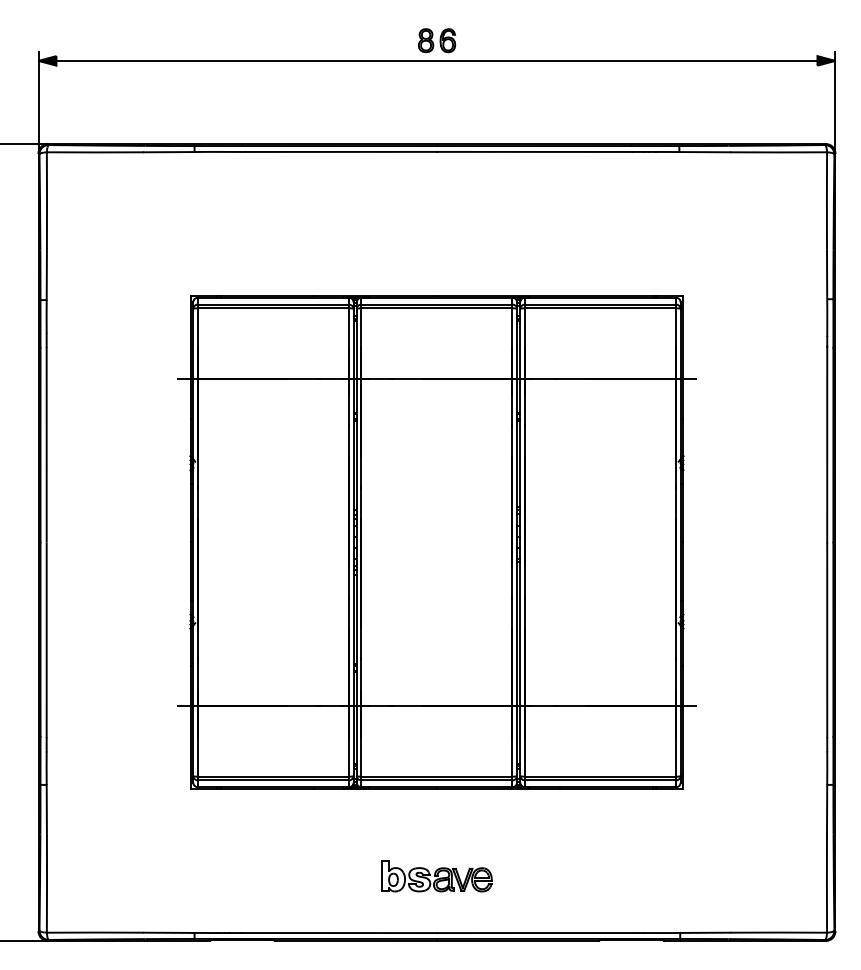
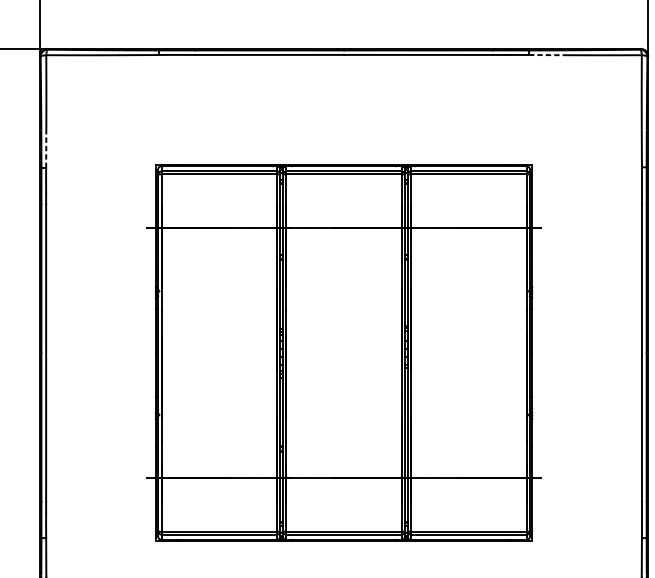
line: (704, 152) -> (548, 55), solid -> dashed
line: (46, 274) -> (46, 148), solid -> dashed

